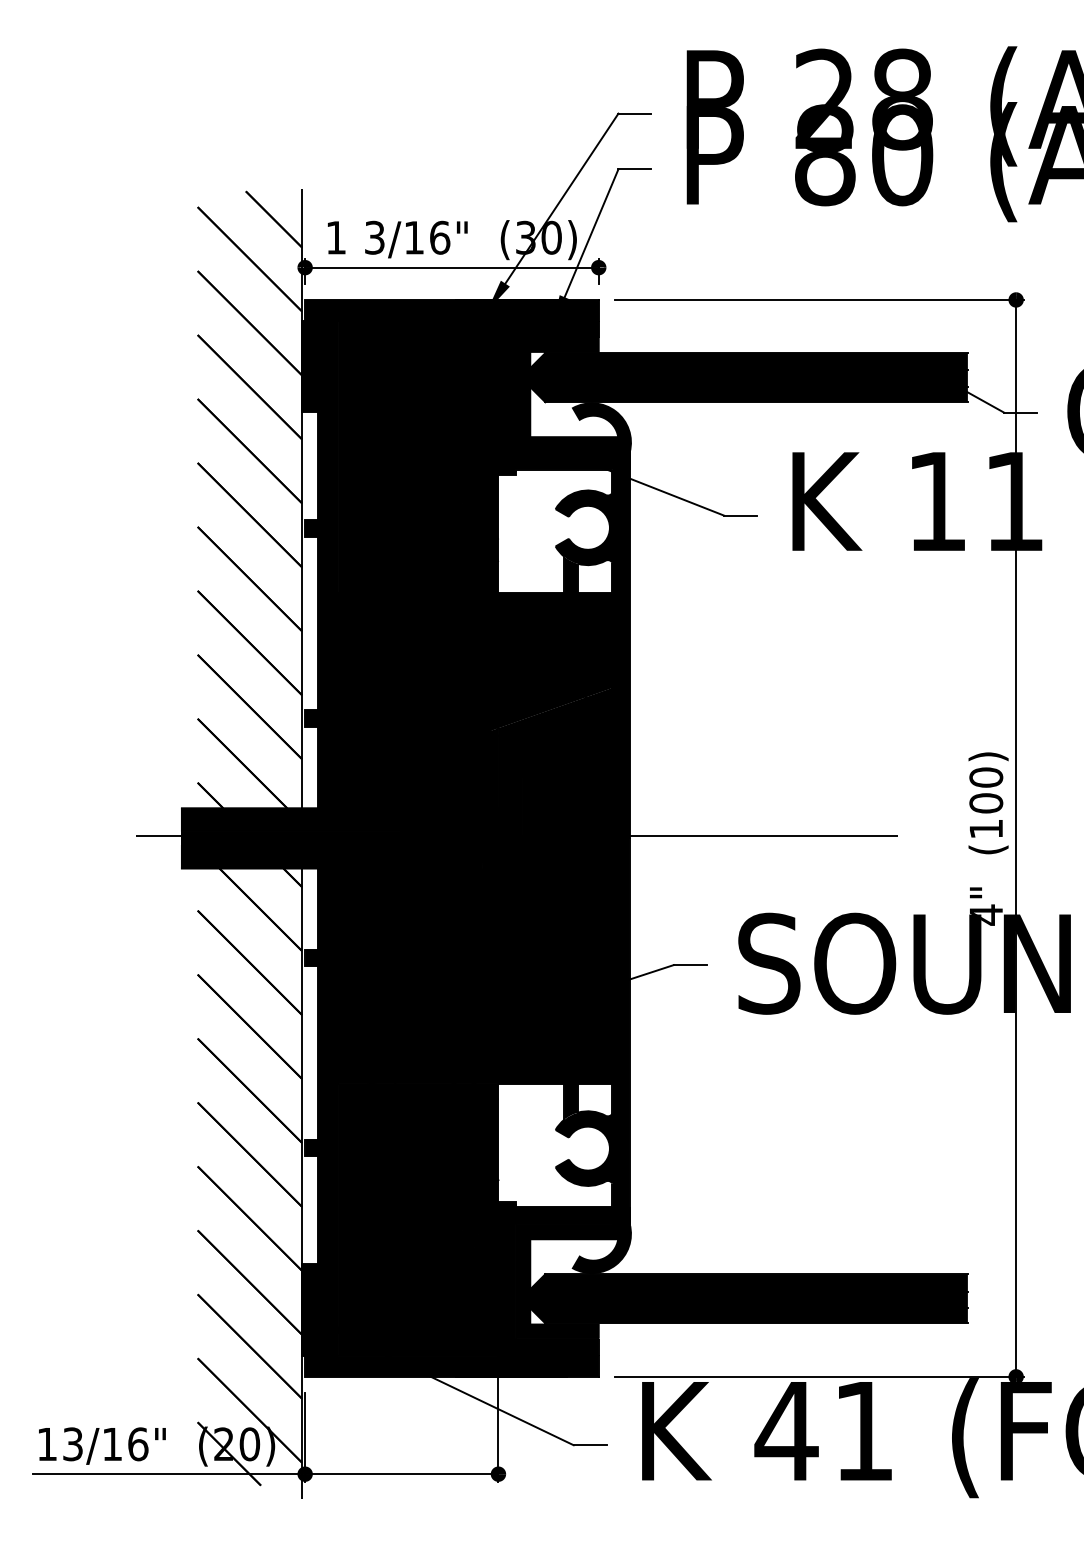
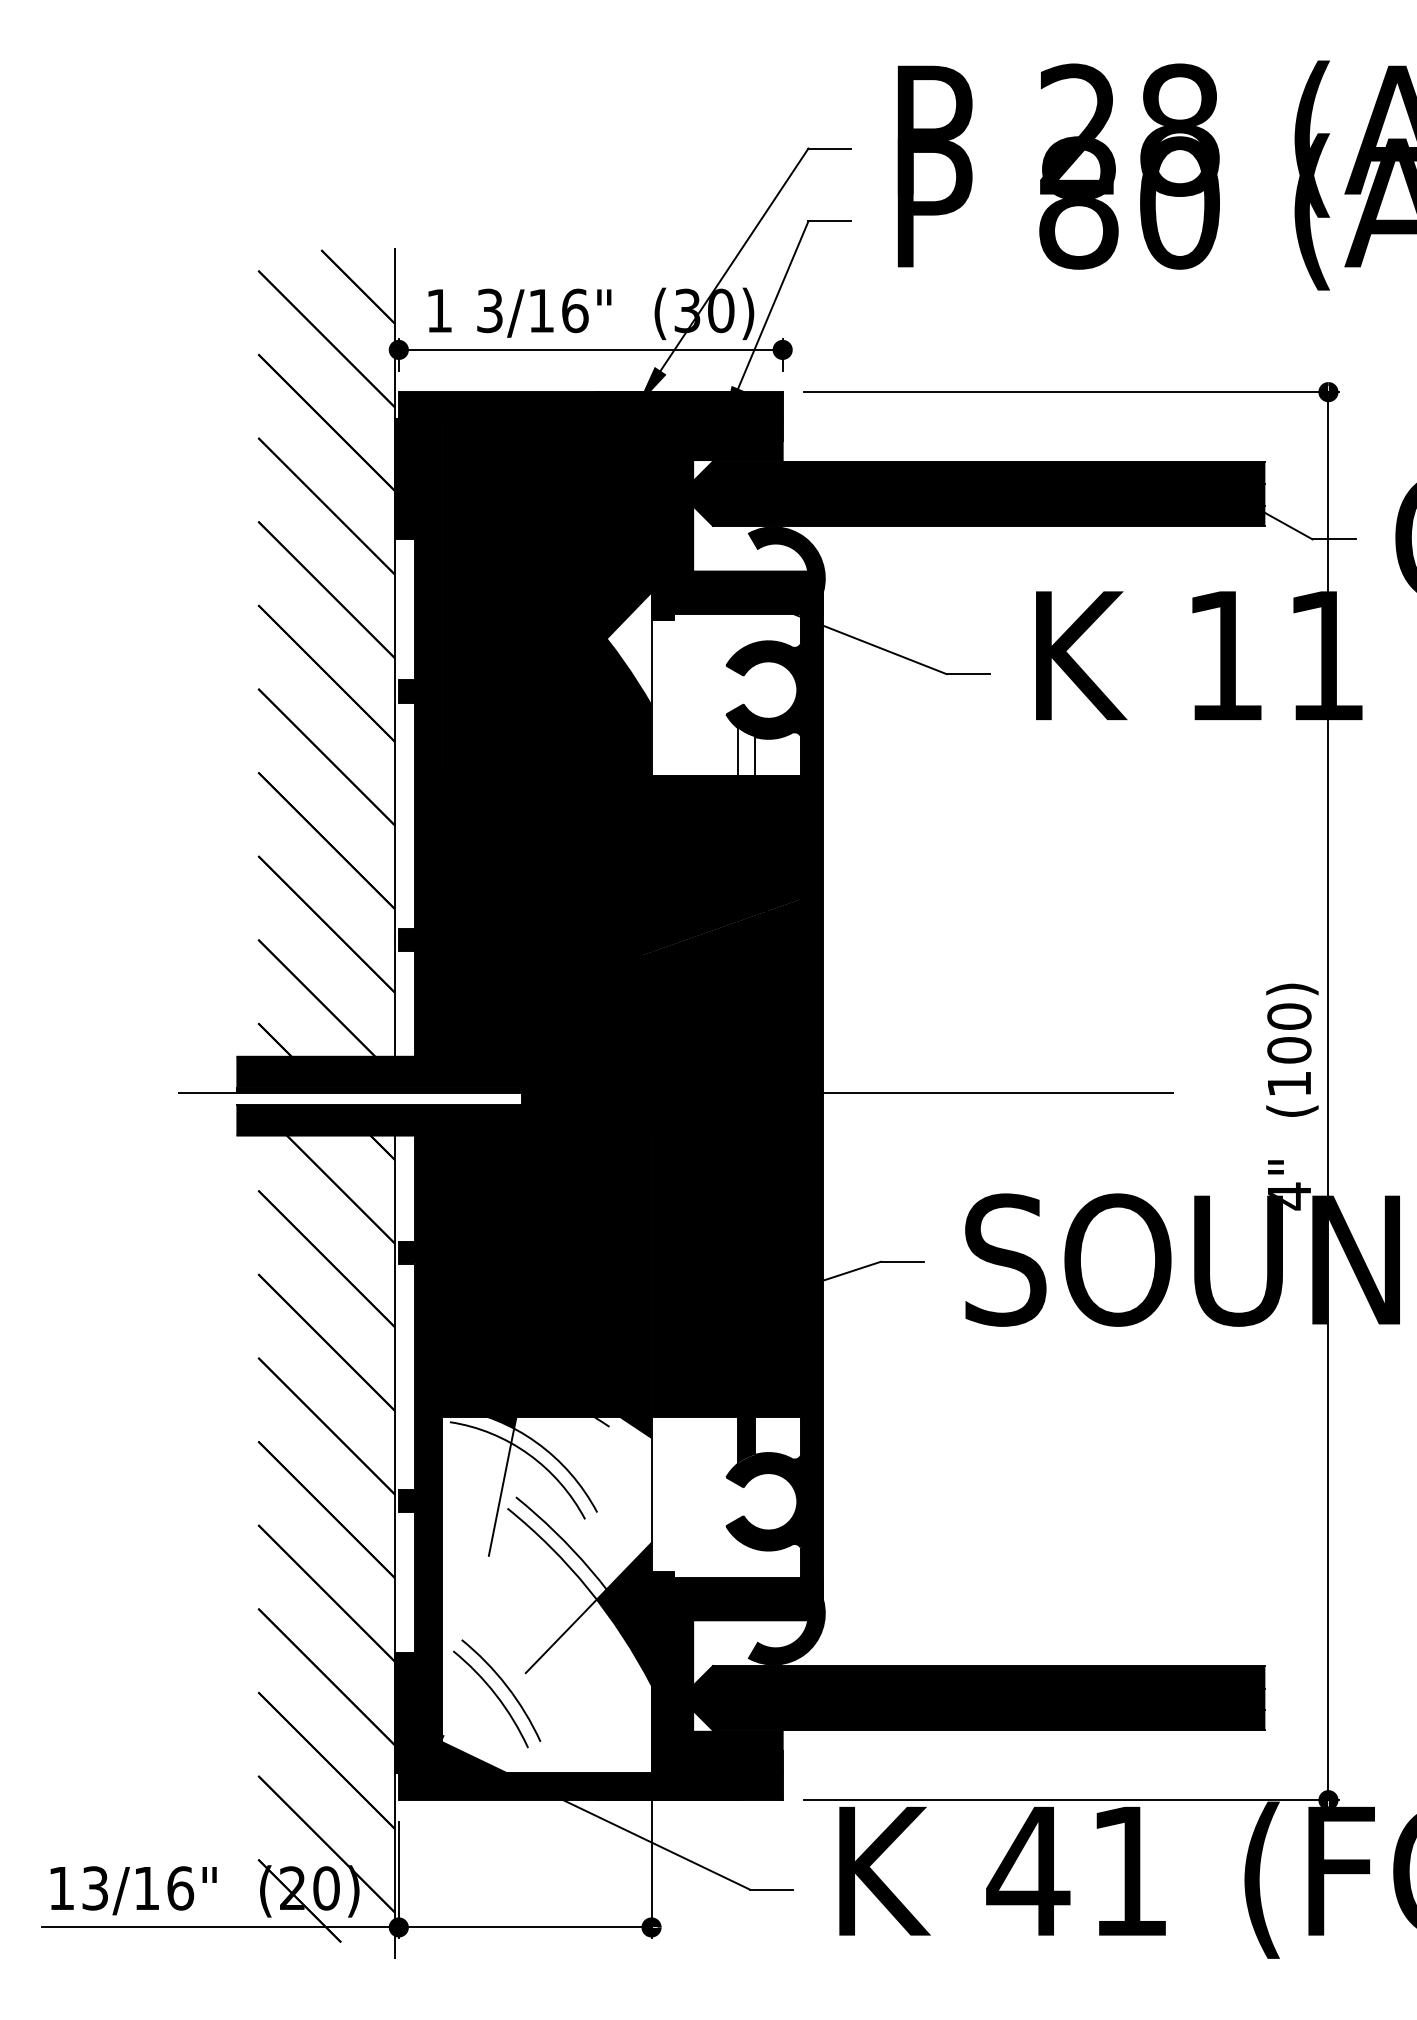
fill: (481, 496) -> (629, 649), removed
fill: (570, 574) -> (745, 751), removed
fill: (289, 839) -> (378, 1097), removed
fill: (418, 1219) -> (547, 1594), removed

